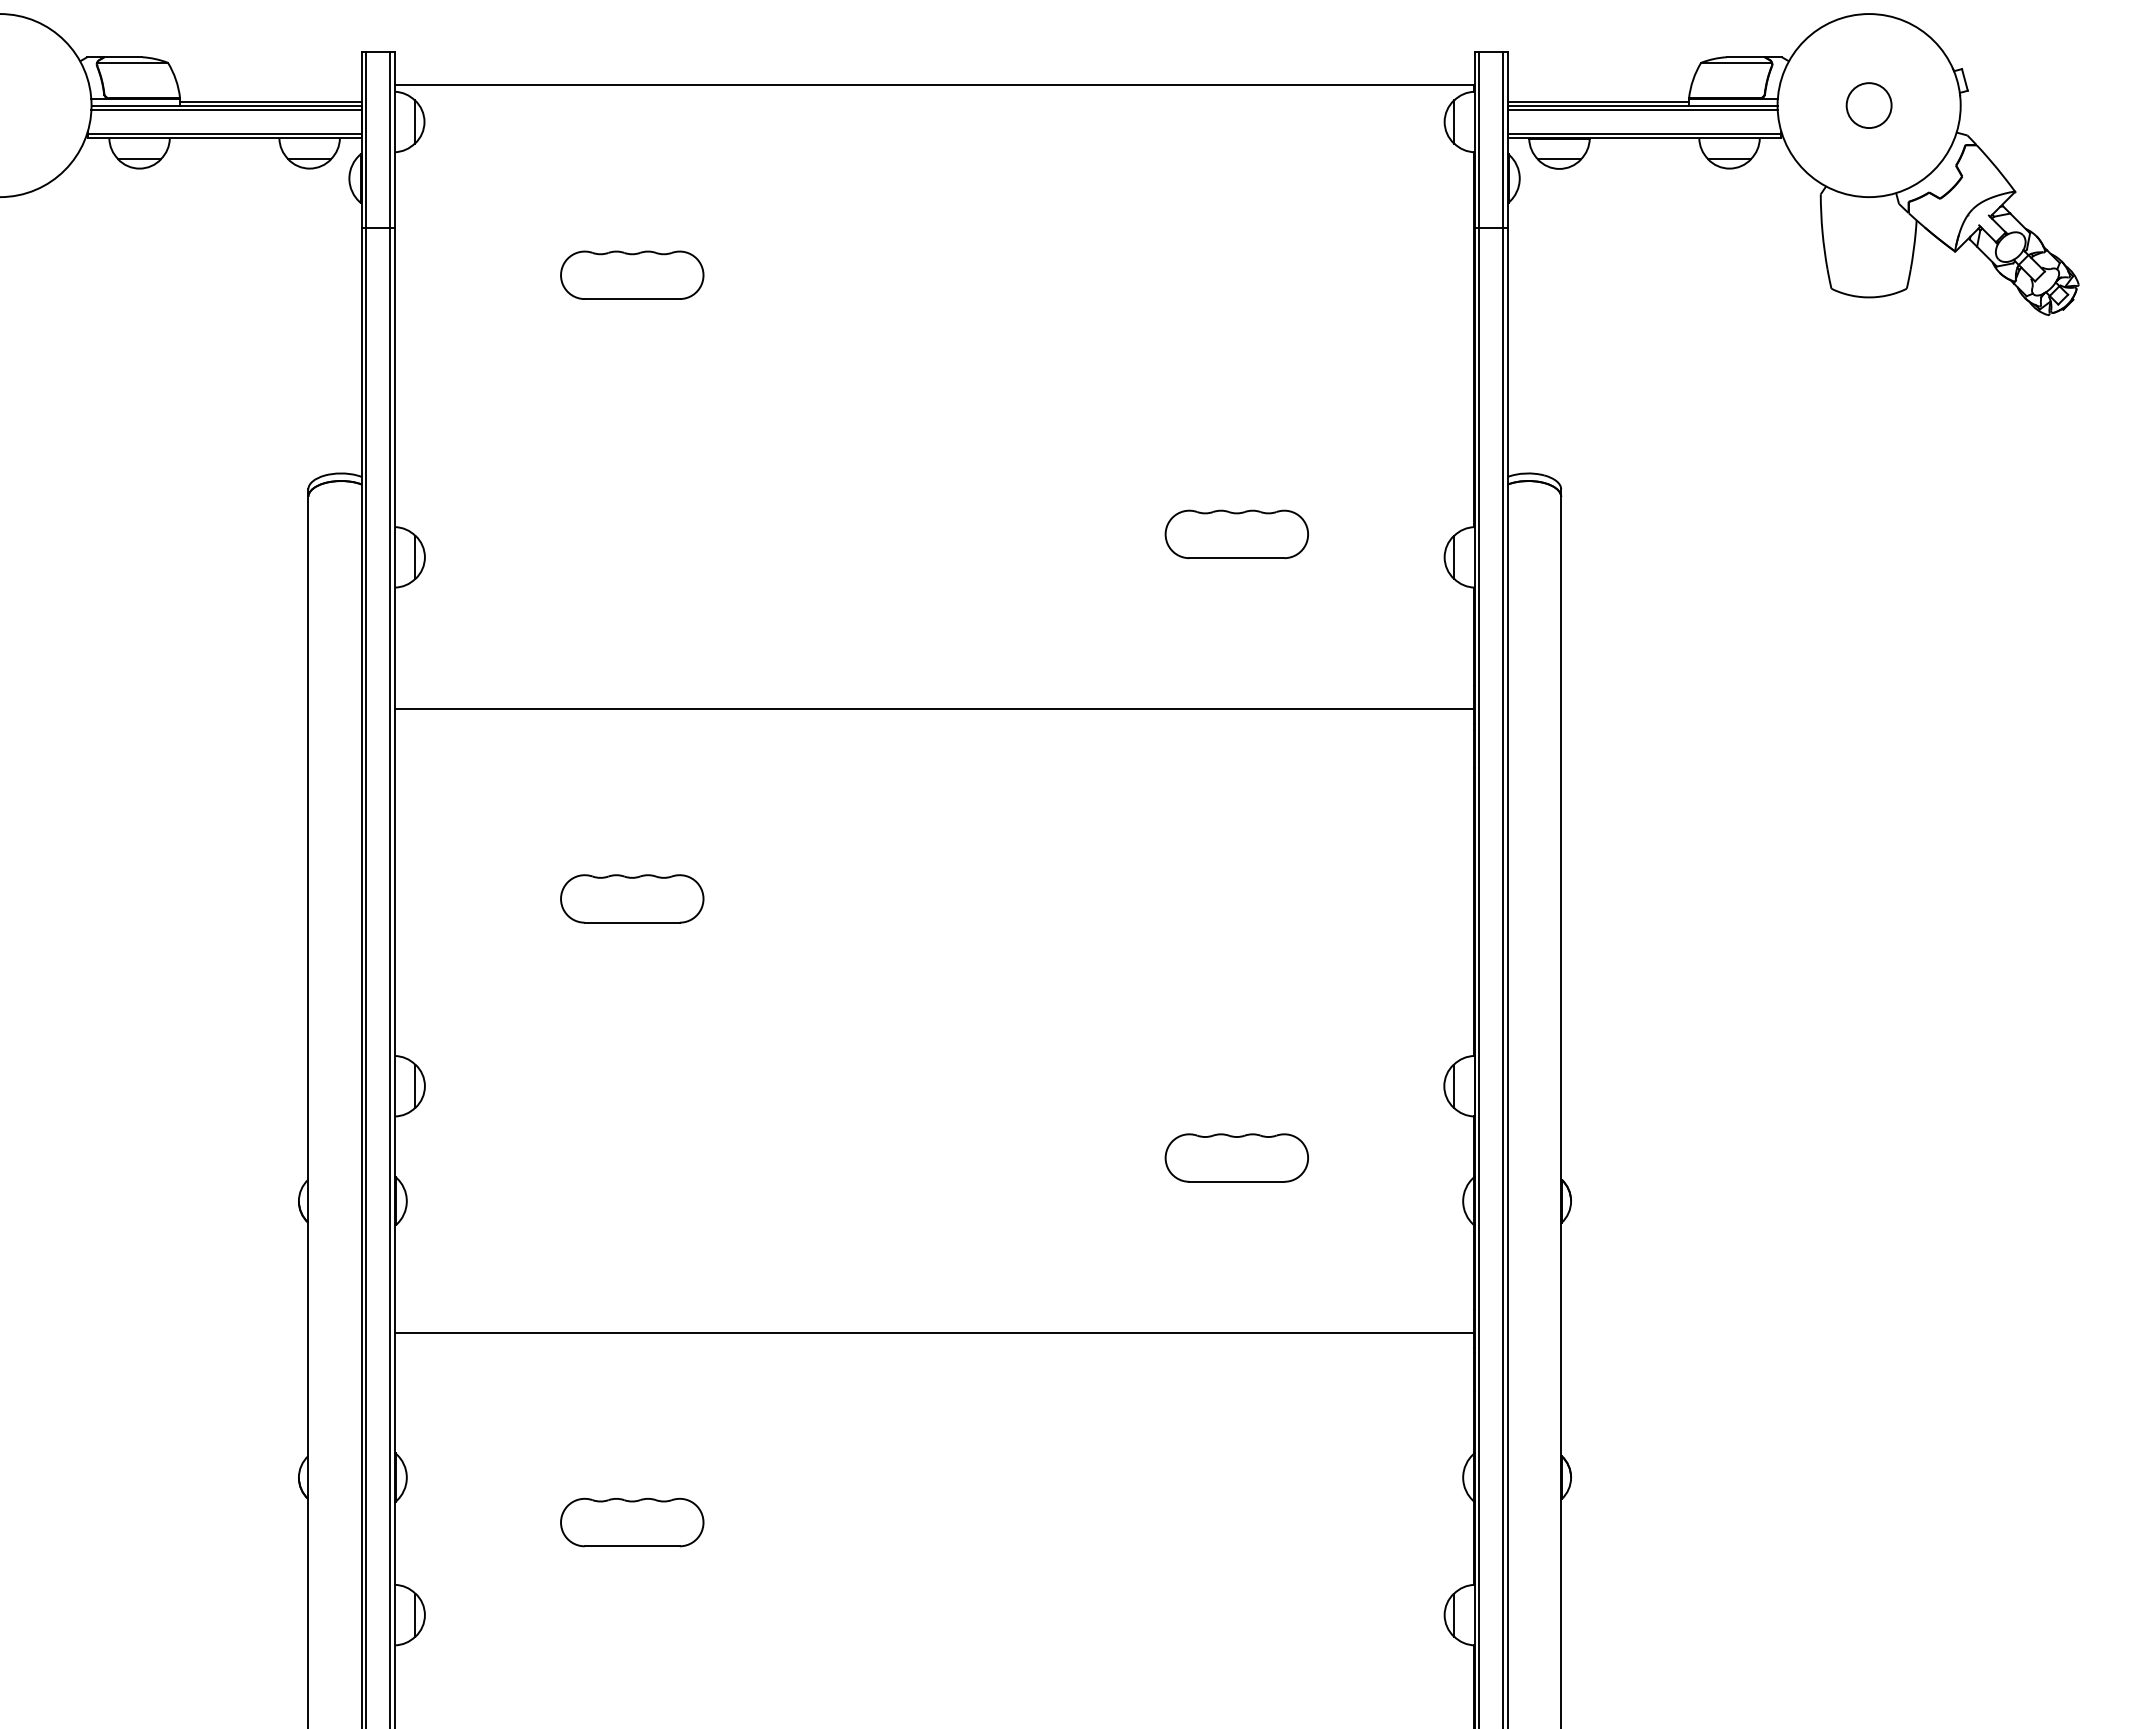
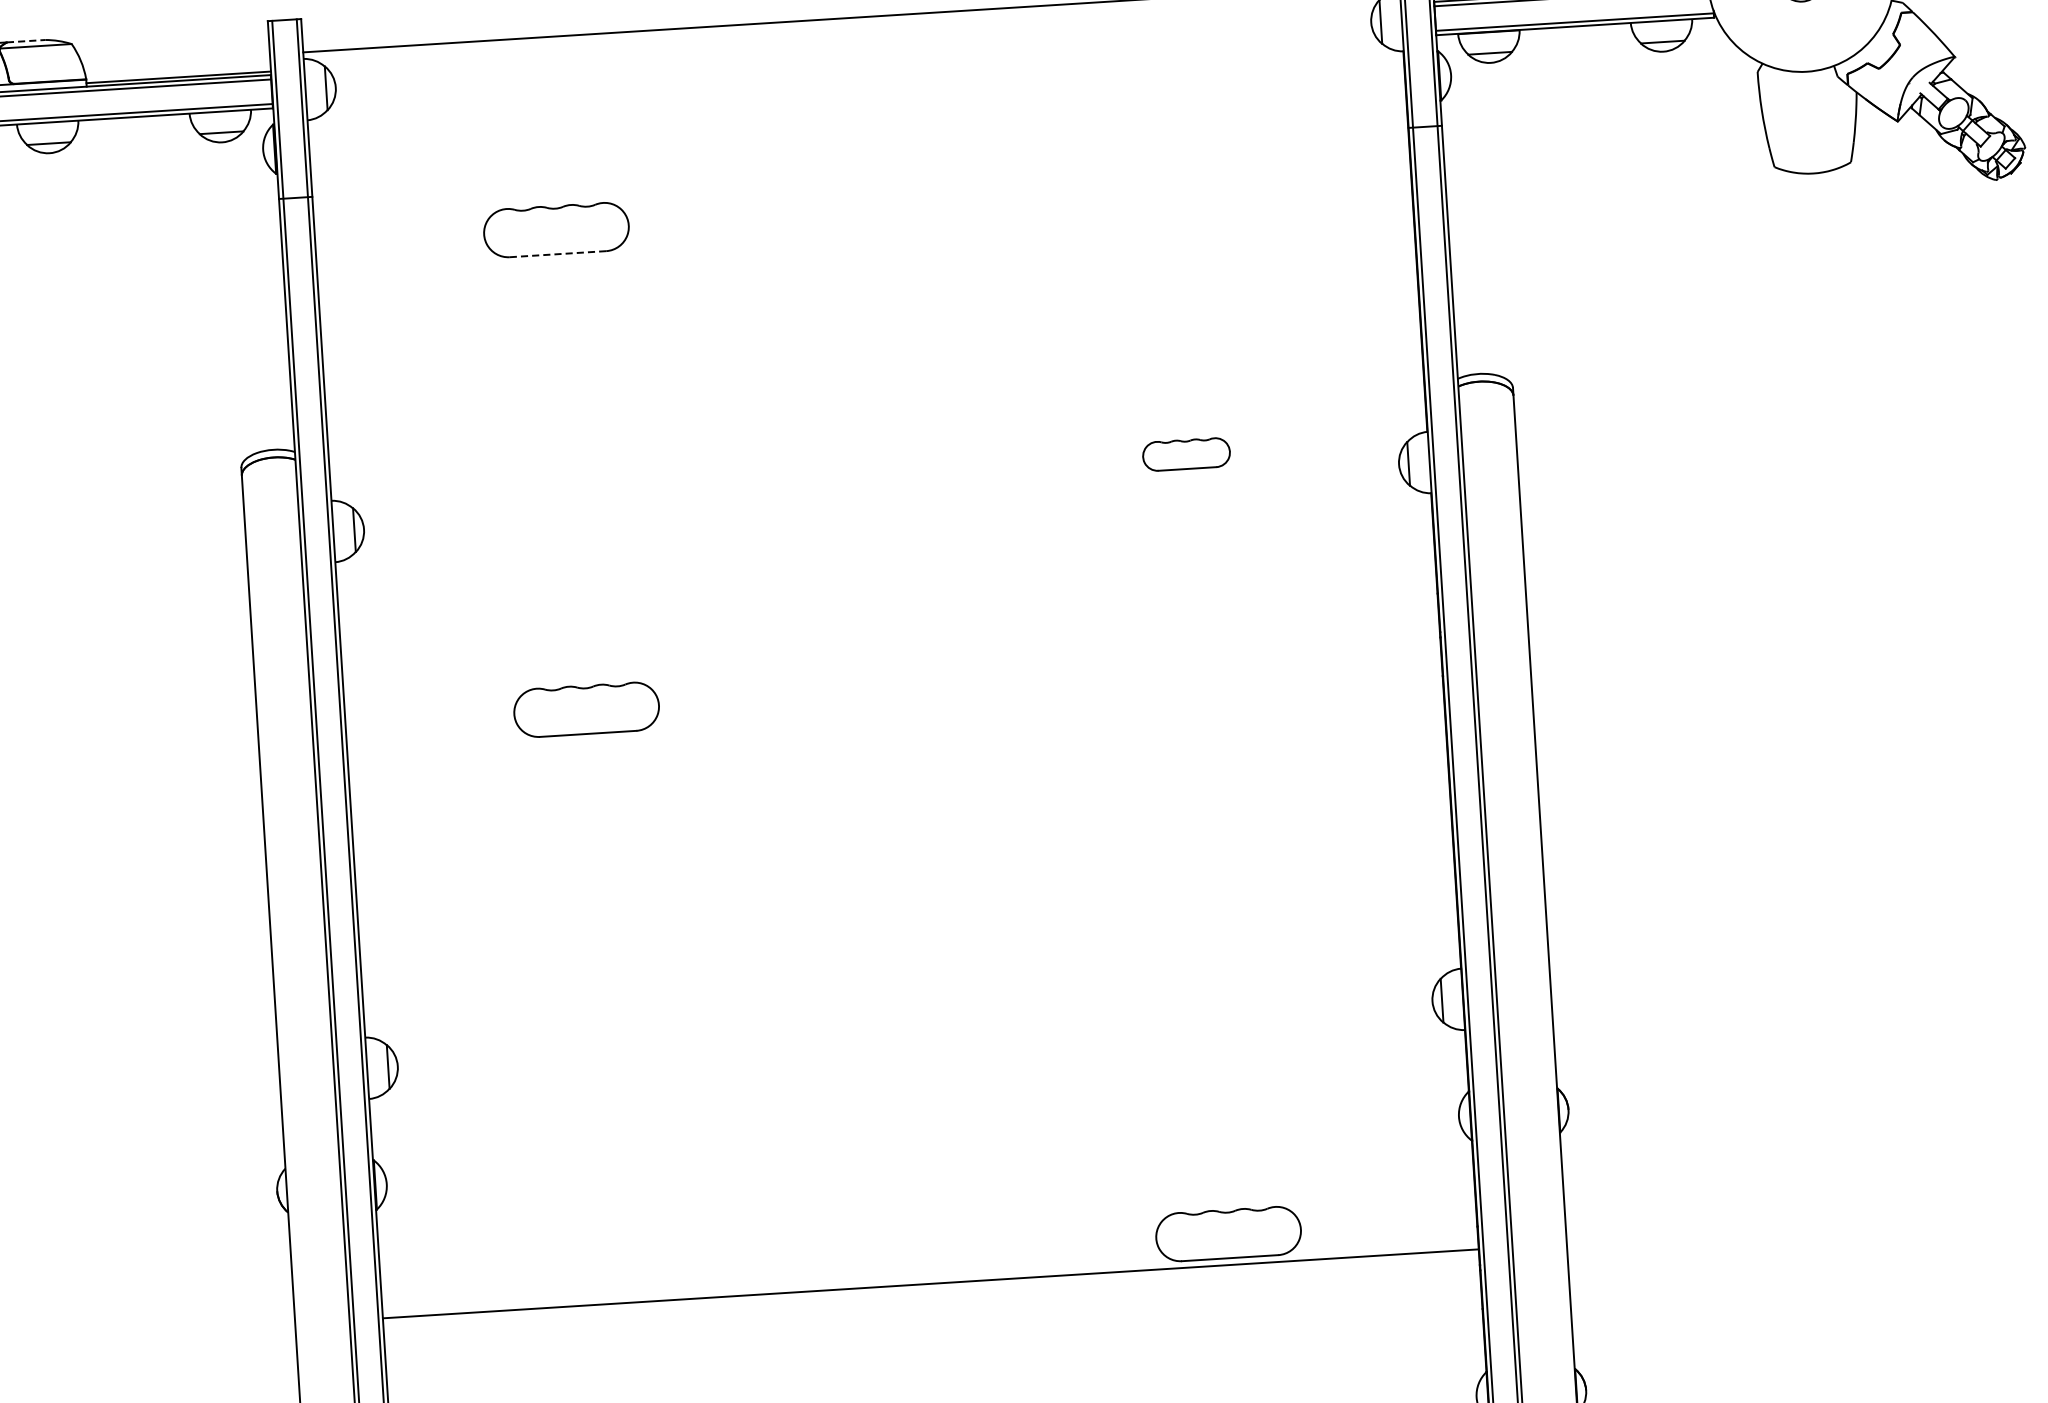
line: (123, 57) -> (26, 41), solid -> dashed
line: (632, 299) -> (558, 254), solid -> dashed
part: (1236, 534) -> (1186, 454), size x0.6
line: (934, 708) -> (890, 650), removed
part: (632, 898) -> (586, 709), moved
part: (1236, 1157) -> (1228, 1233), moved

